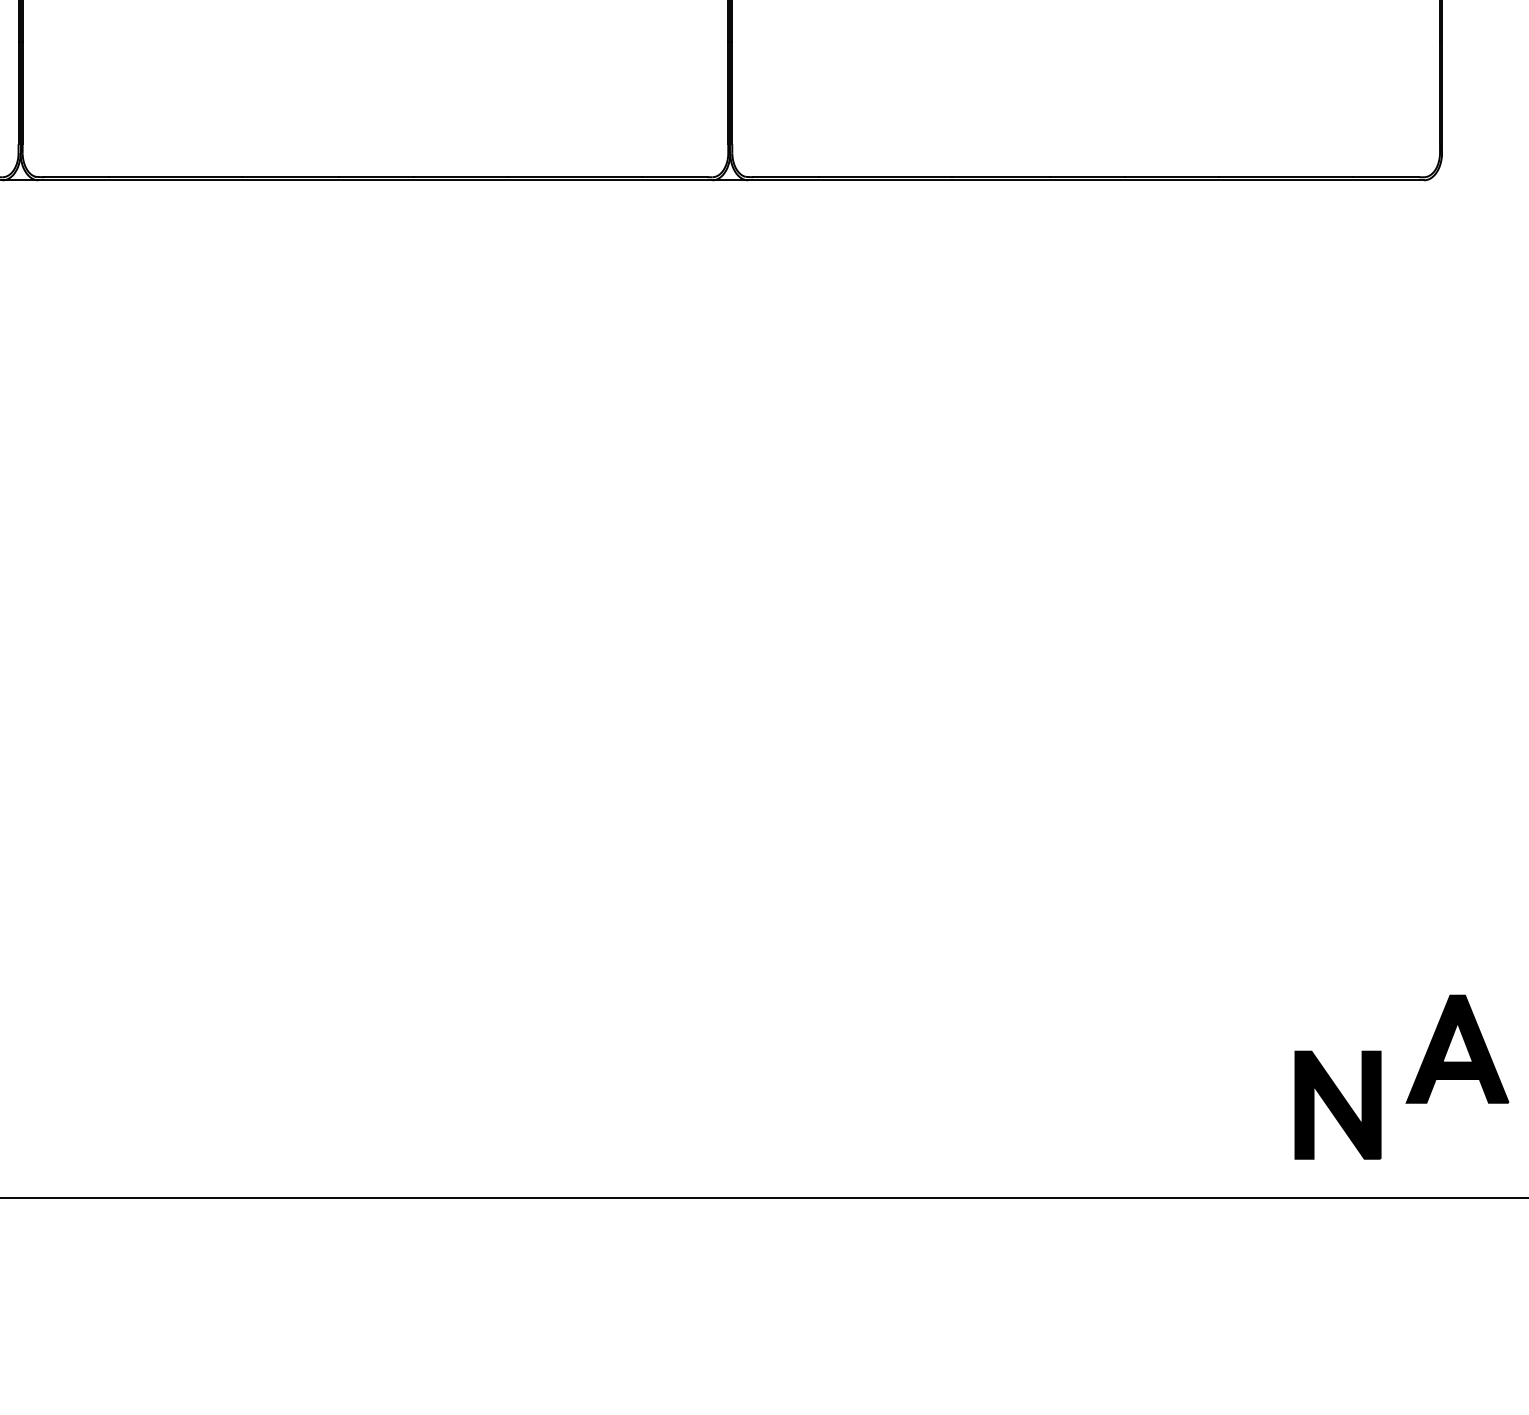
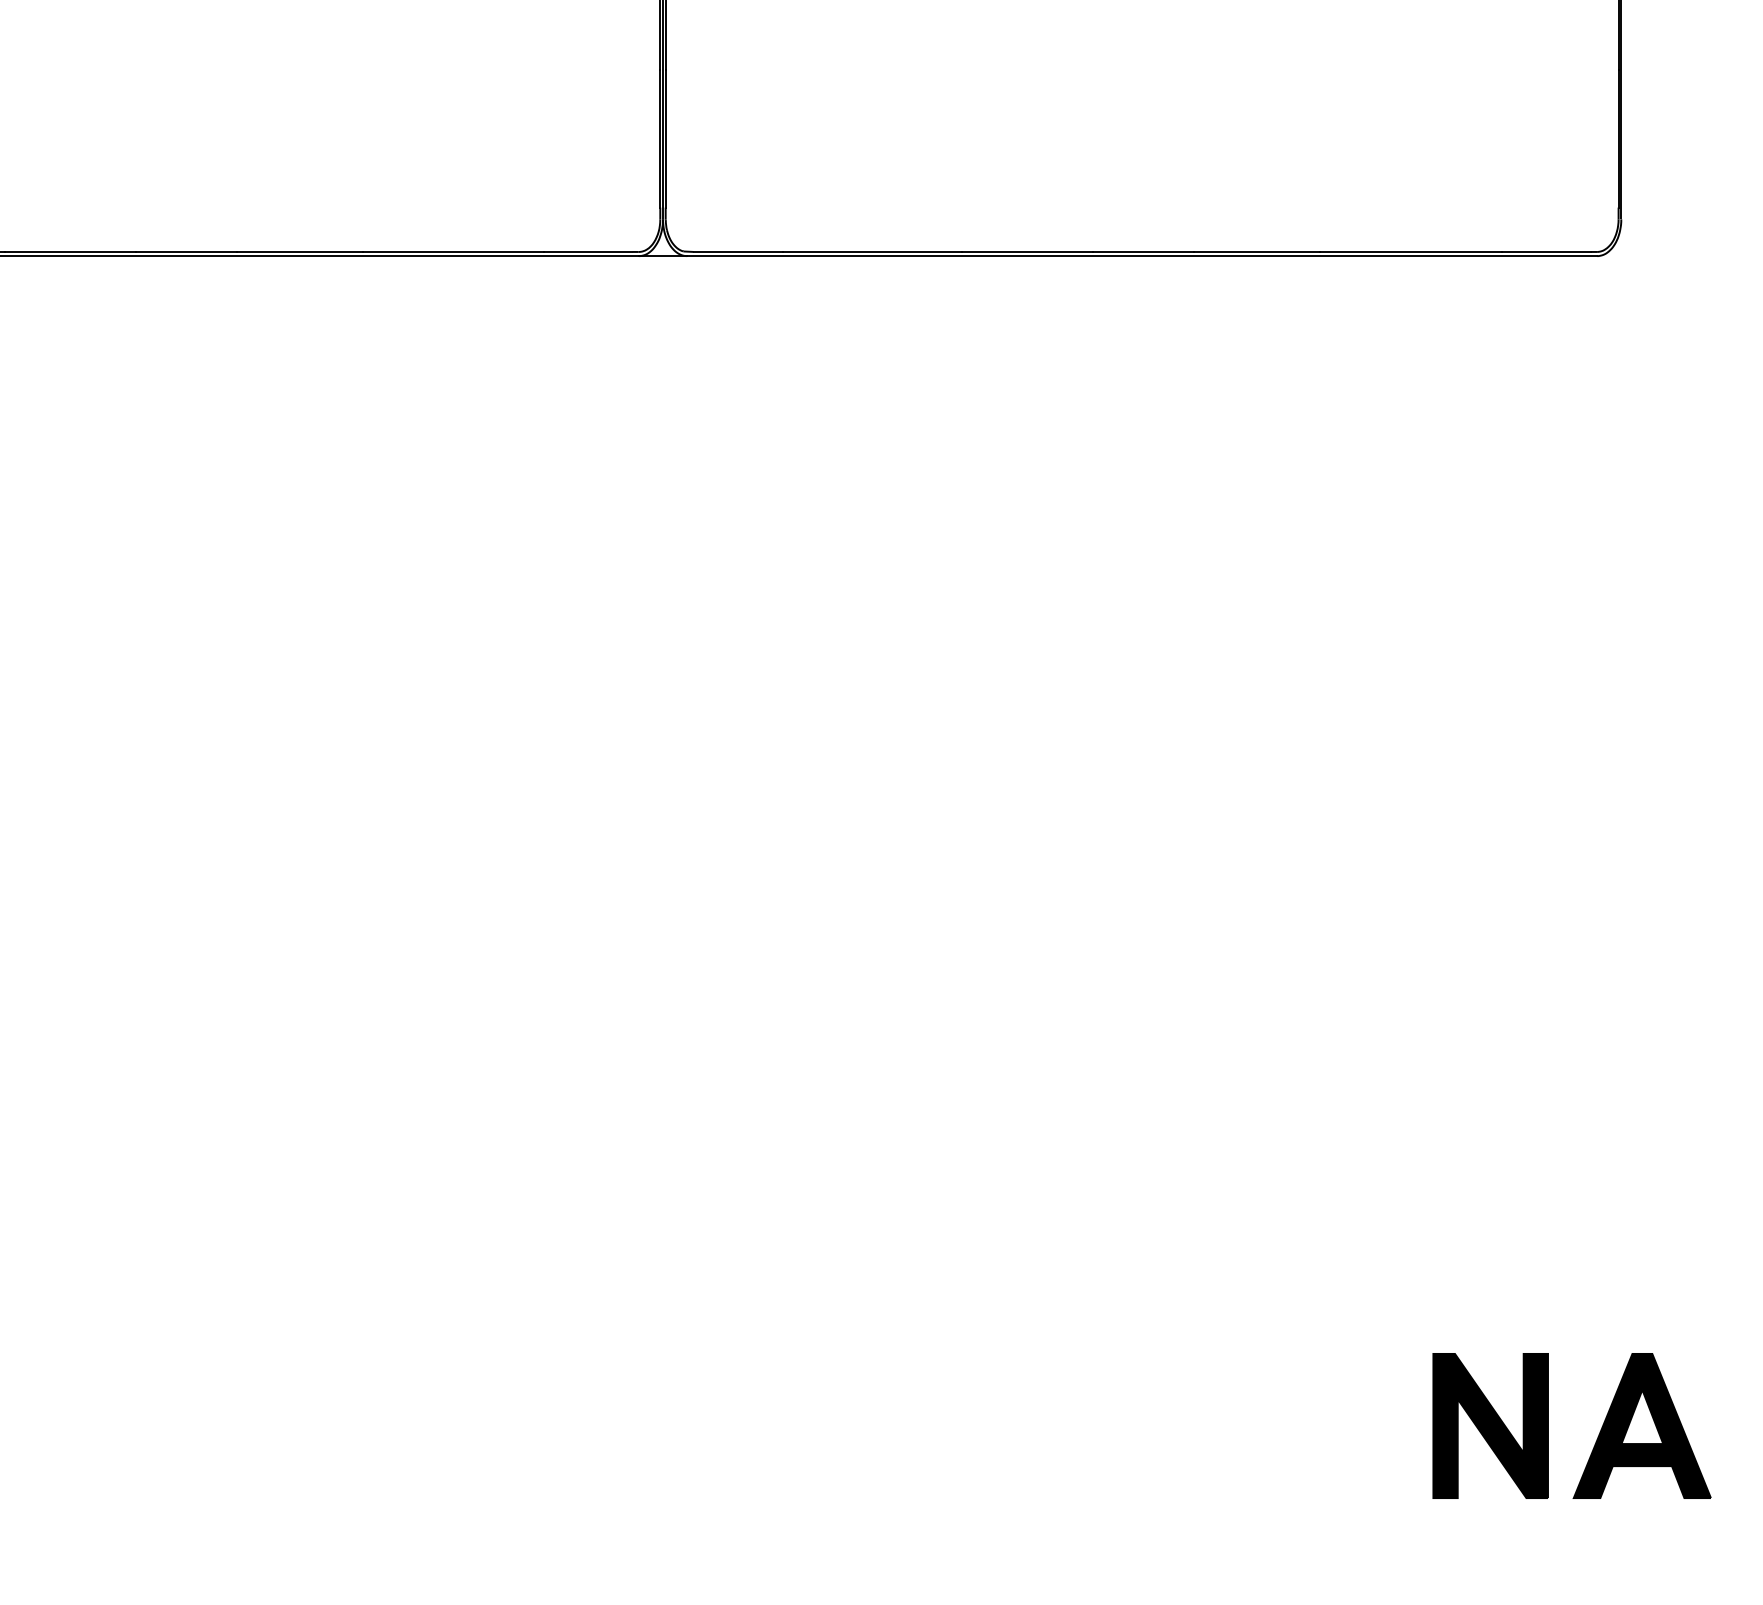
part: (1337, 1104) -> (1489, 1425), moved

